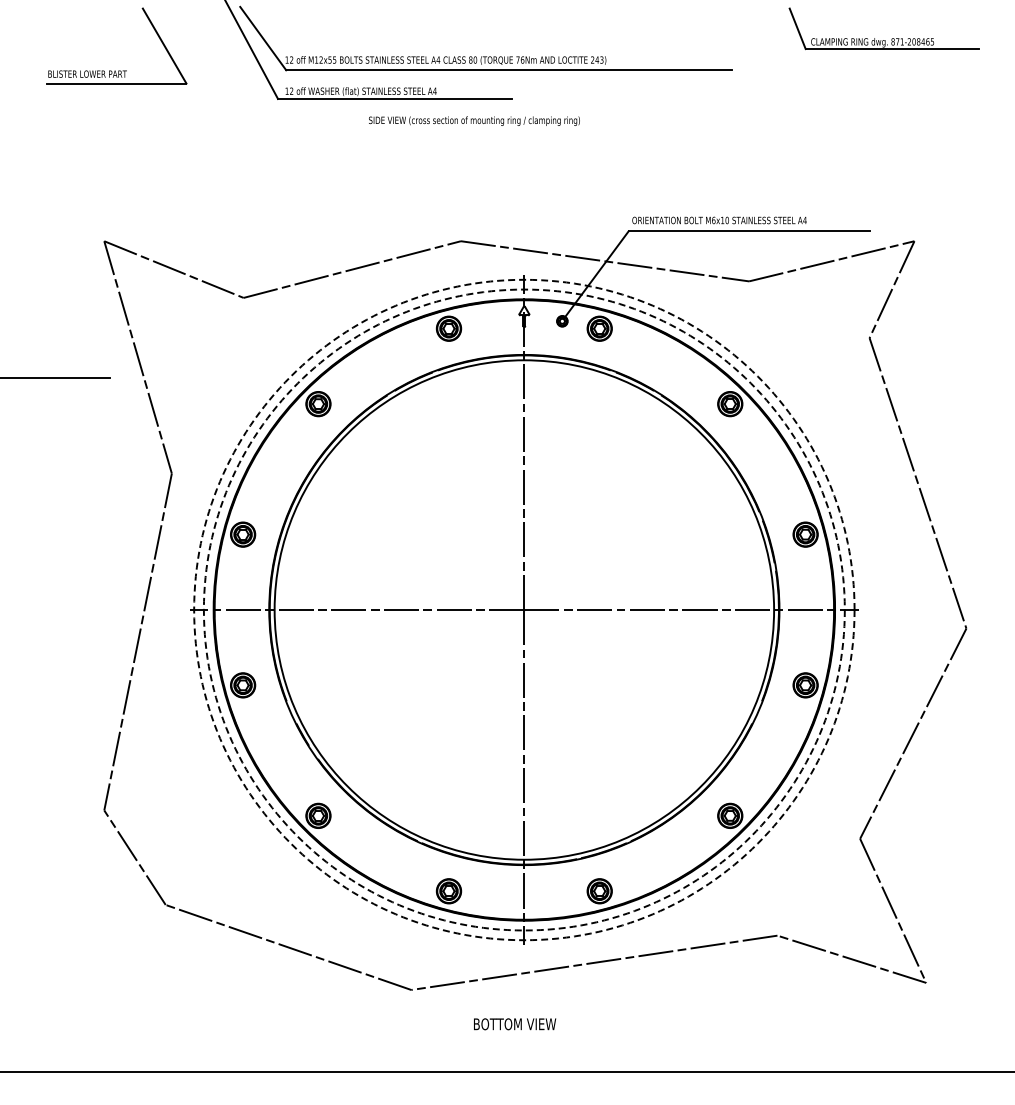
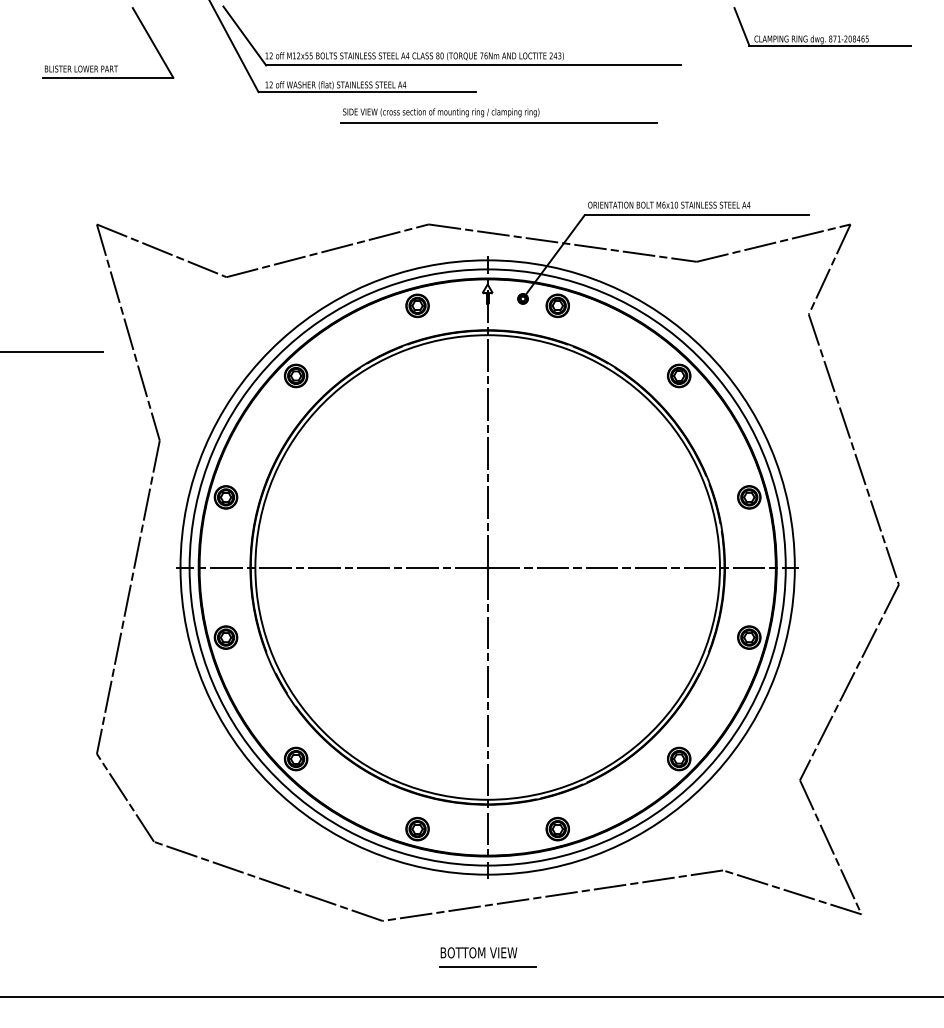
line: (536, 132) -> (498, 123), added
circle: (523, 609) -> (486, 567), dashed -> solid
circle: (524, 609) -> (487, 567), dashed -> solid
line: (524, 1038) -> (487, 966), added

